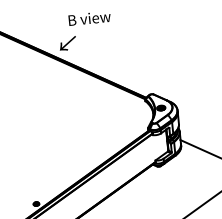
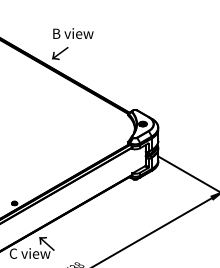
text: (89, 18) -> (73, 33), moved

